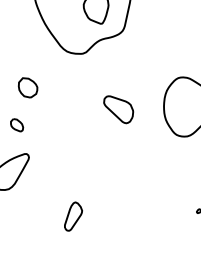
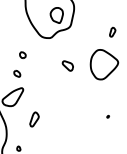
part: (27, 88) -> (22, 55), size x0.62
part: (117, 108) -> (67, 65), size x0.71
part: (73, 216) -> (34, 119), moved

